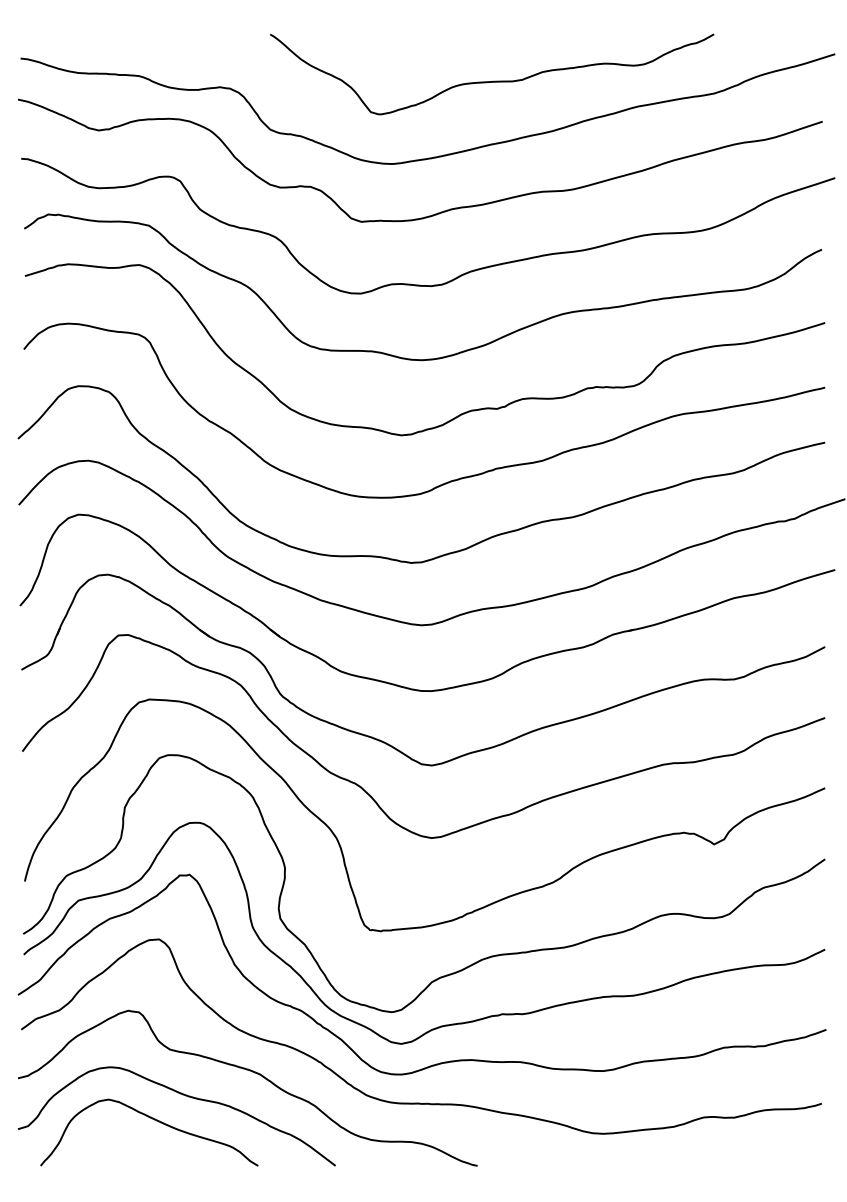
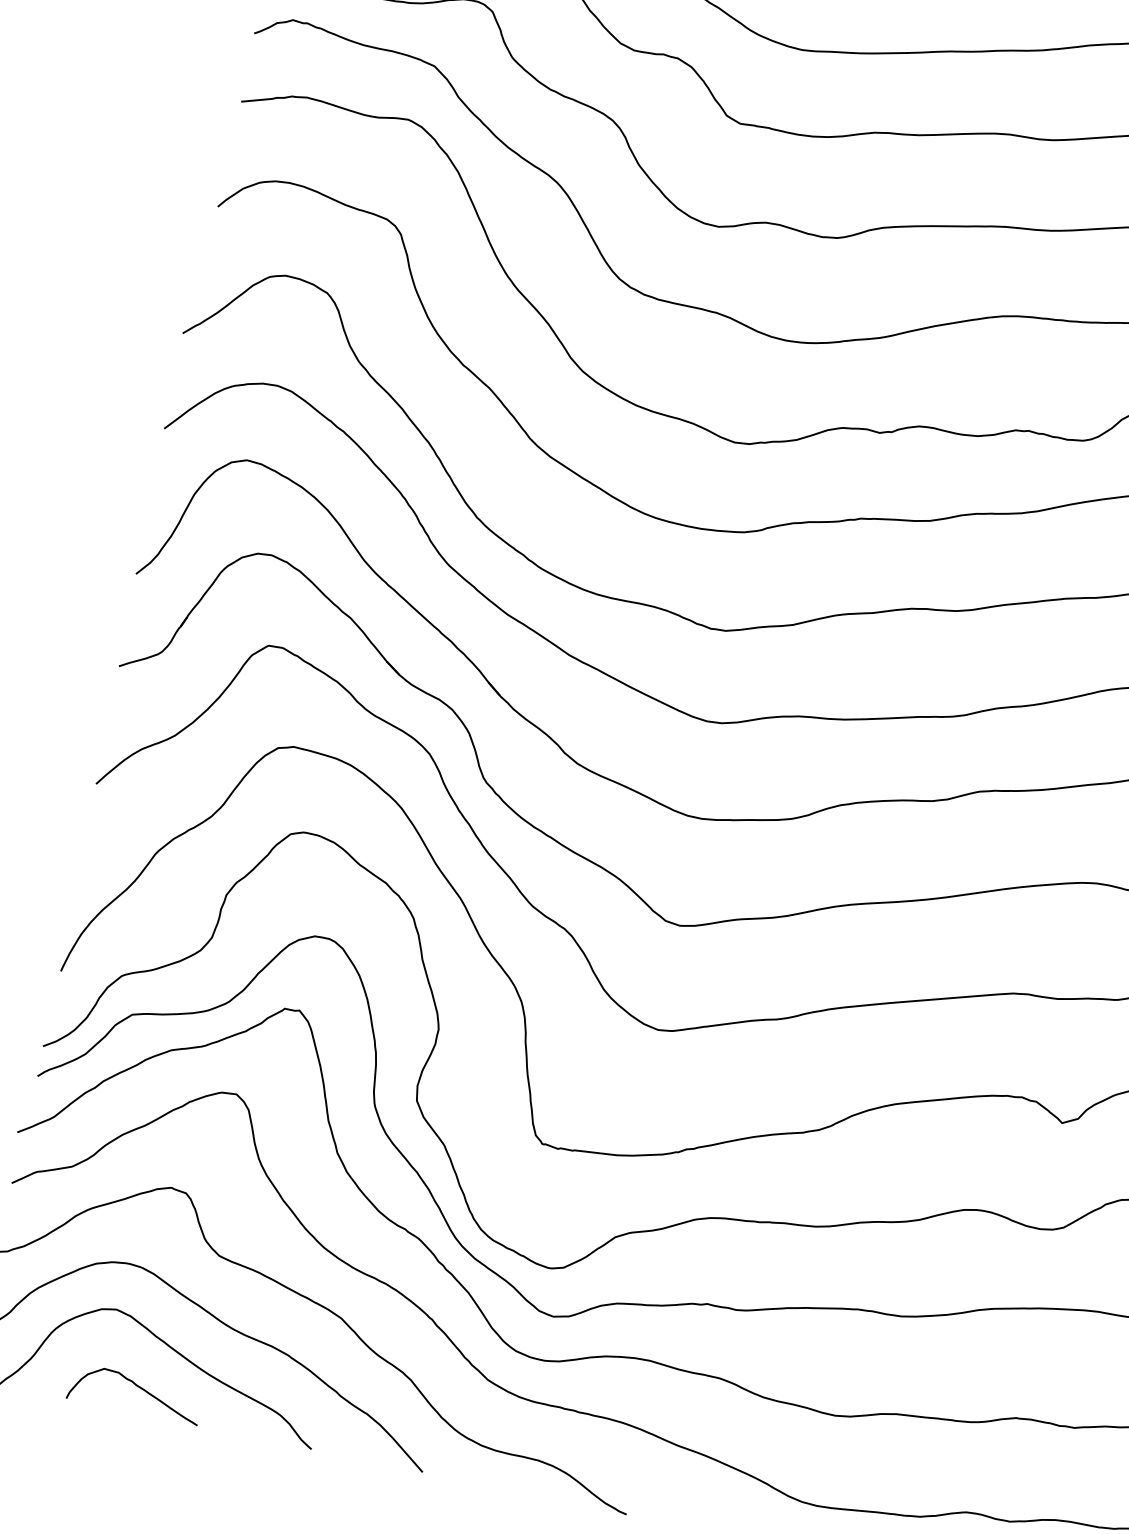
curve: (132, 1148) -> (136, 1386), added

